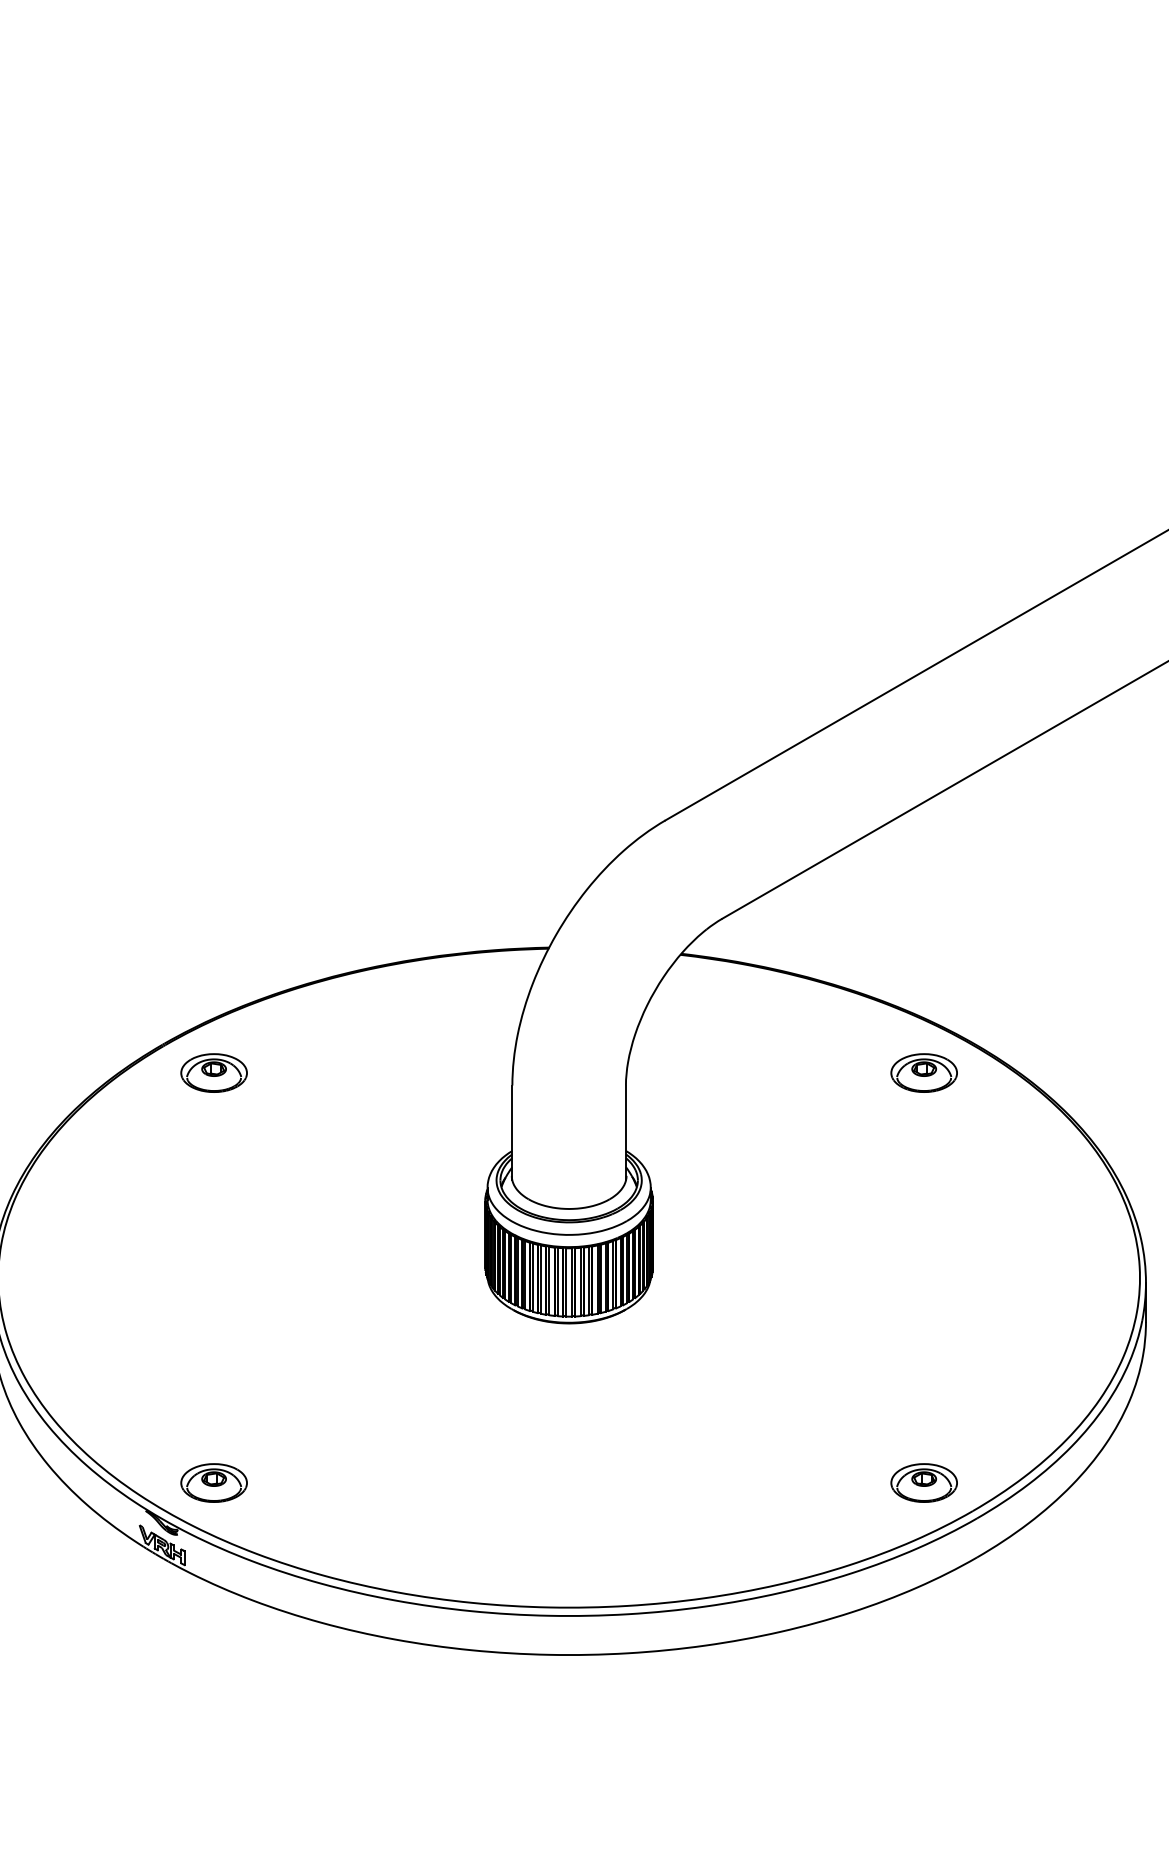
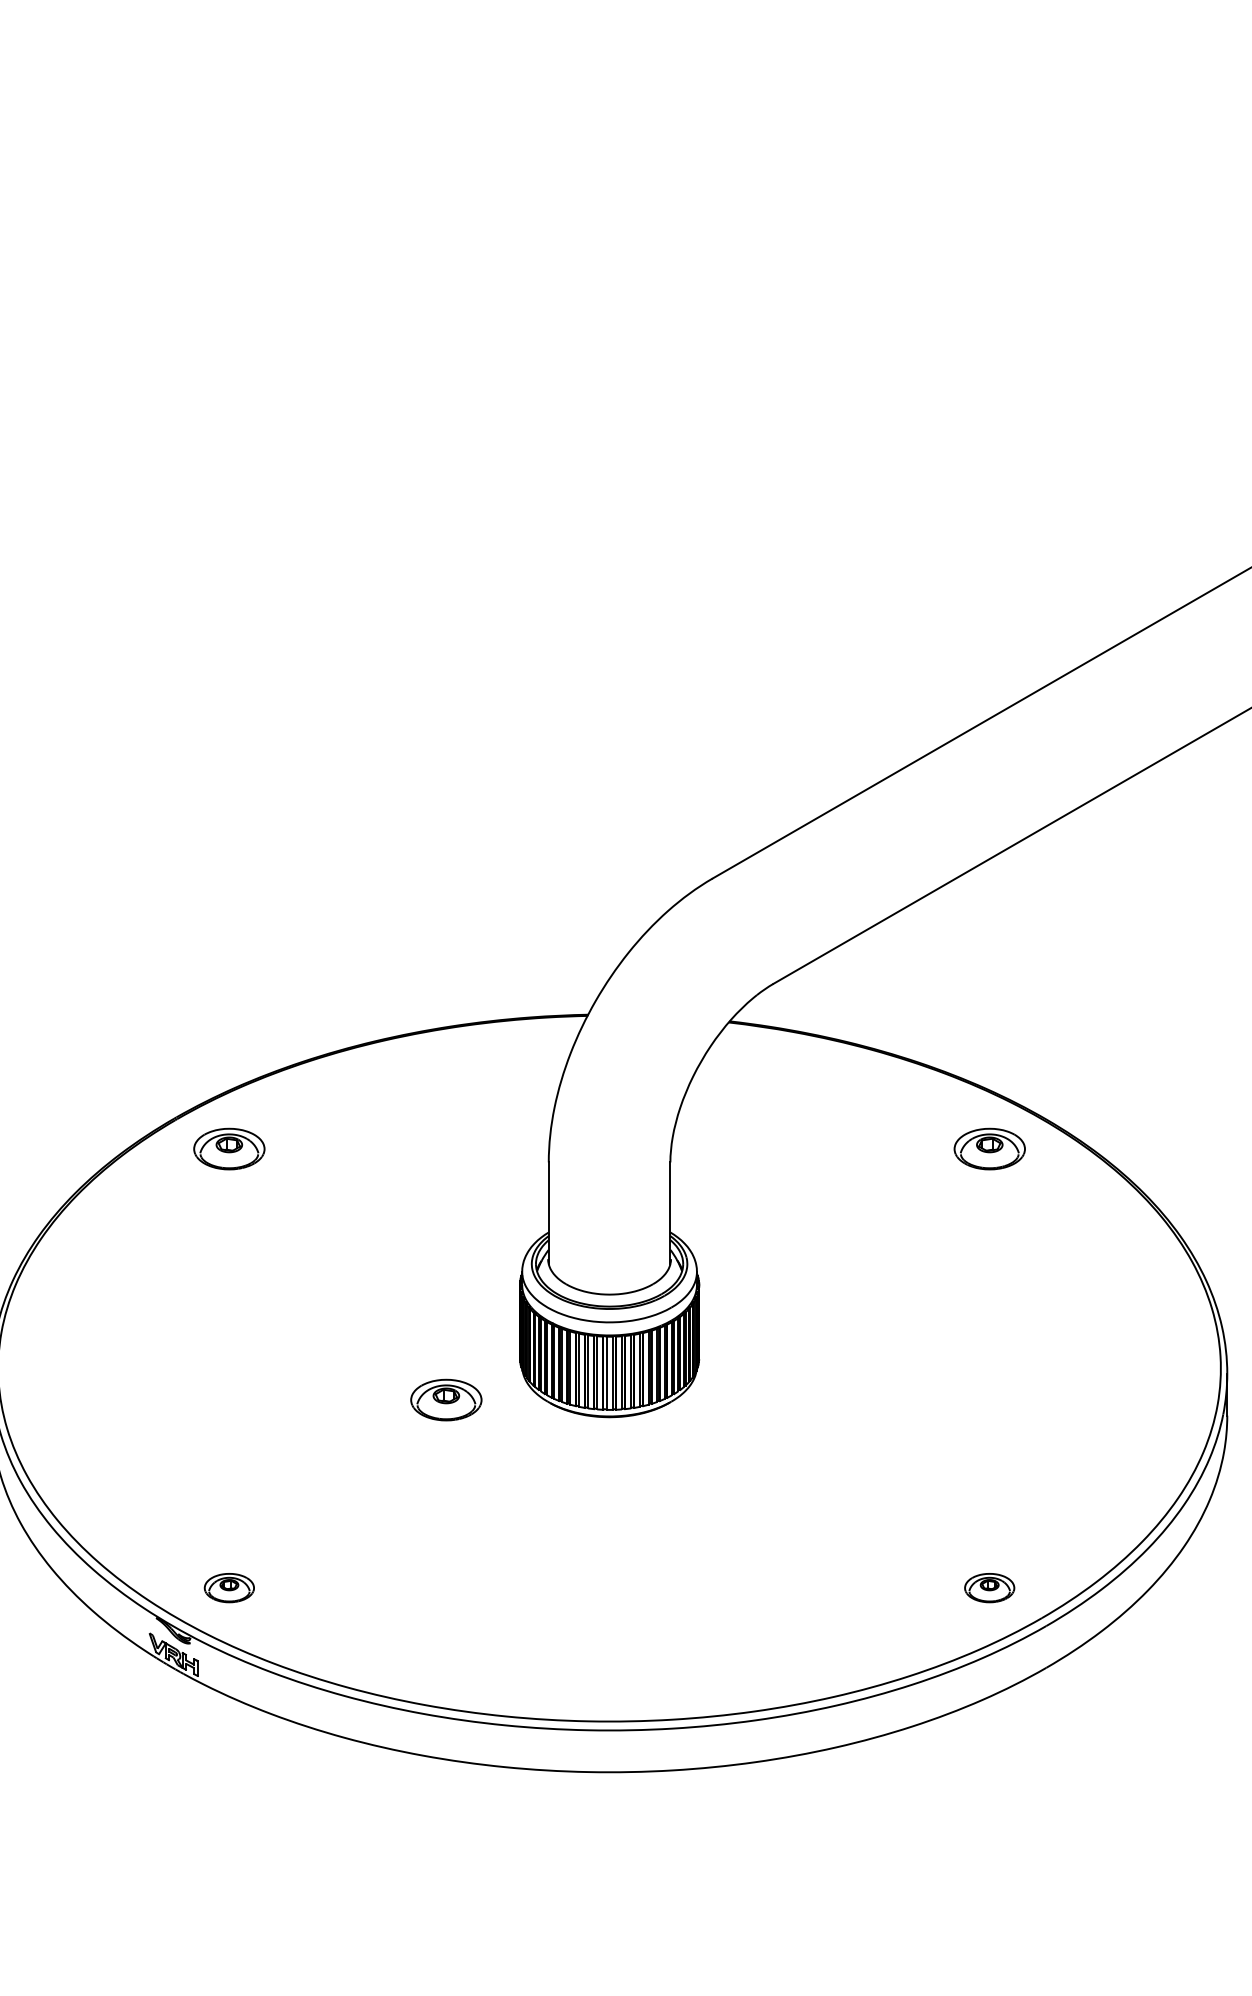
part: (416, 1306) -> (446, 1399), added
part: (214, 1482) -> (229, 1587), size x0.7
part: (923, 1482) -> (989, 1587), size x0.7

